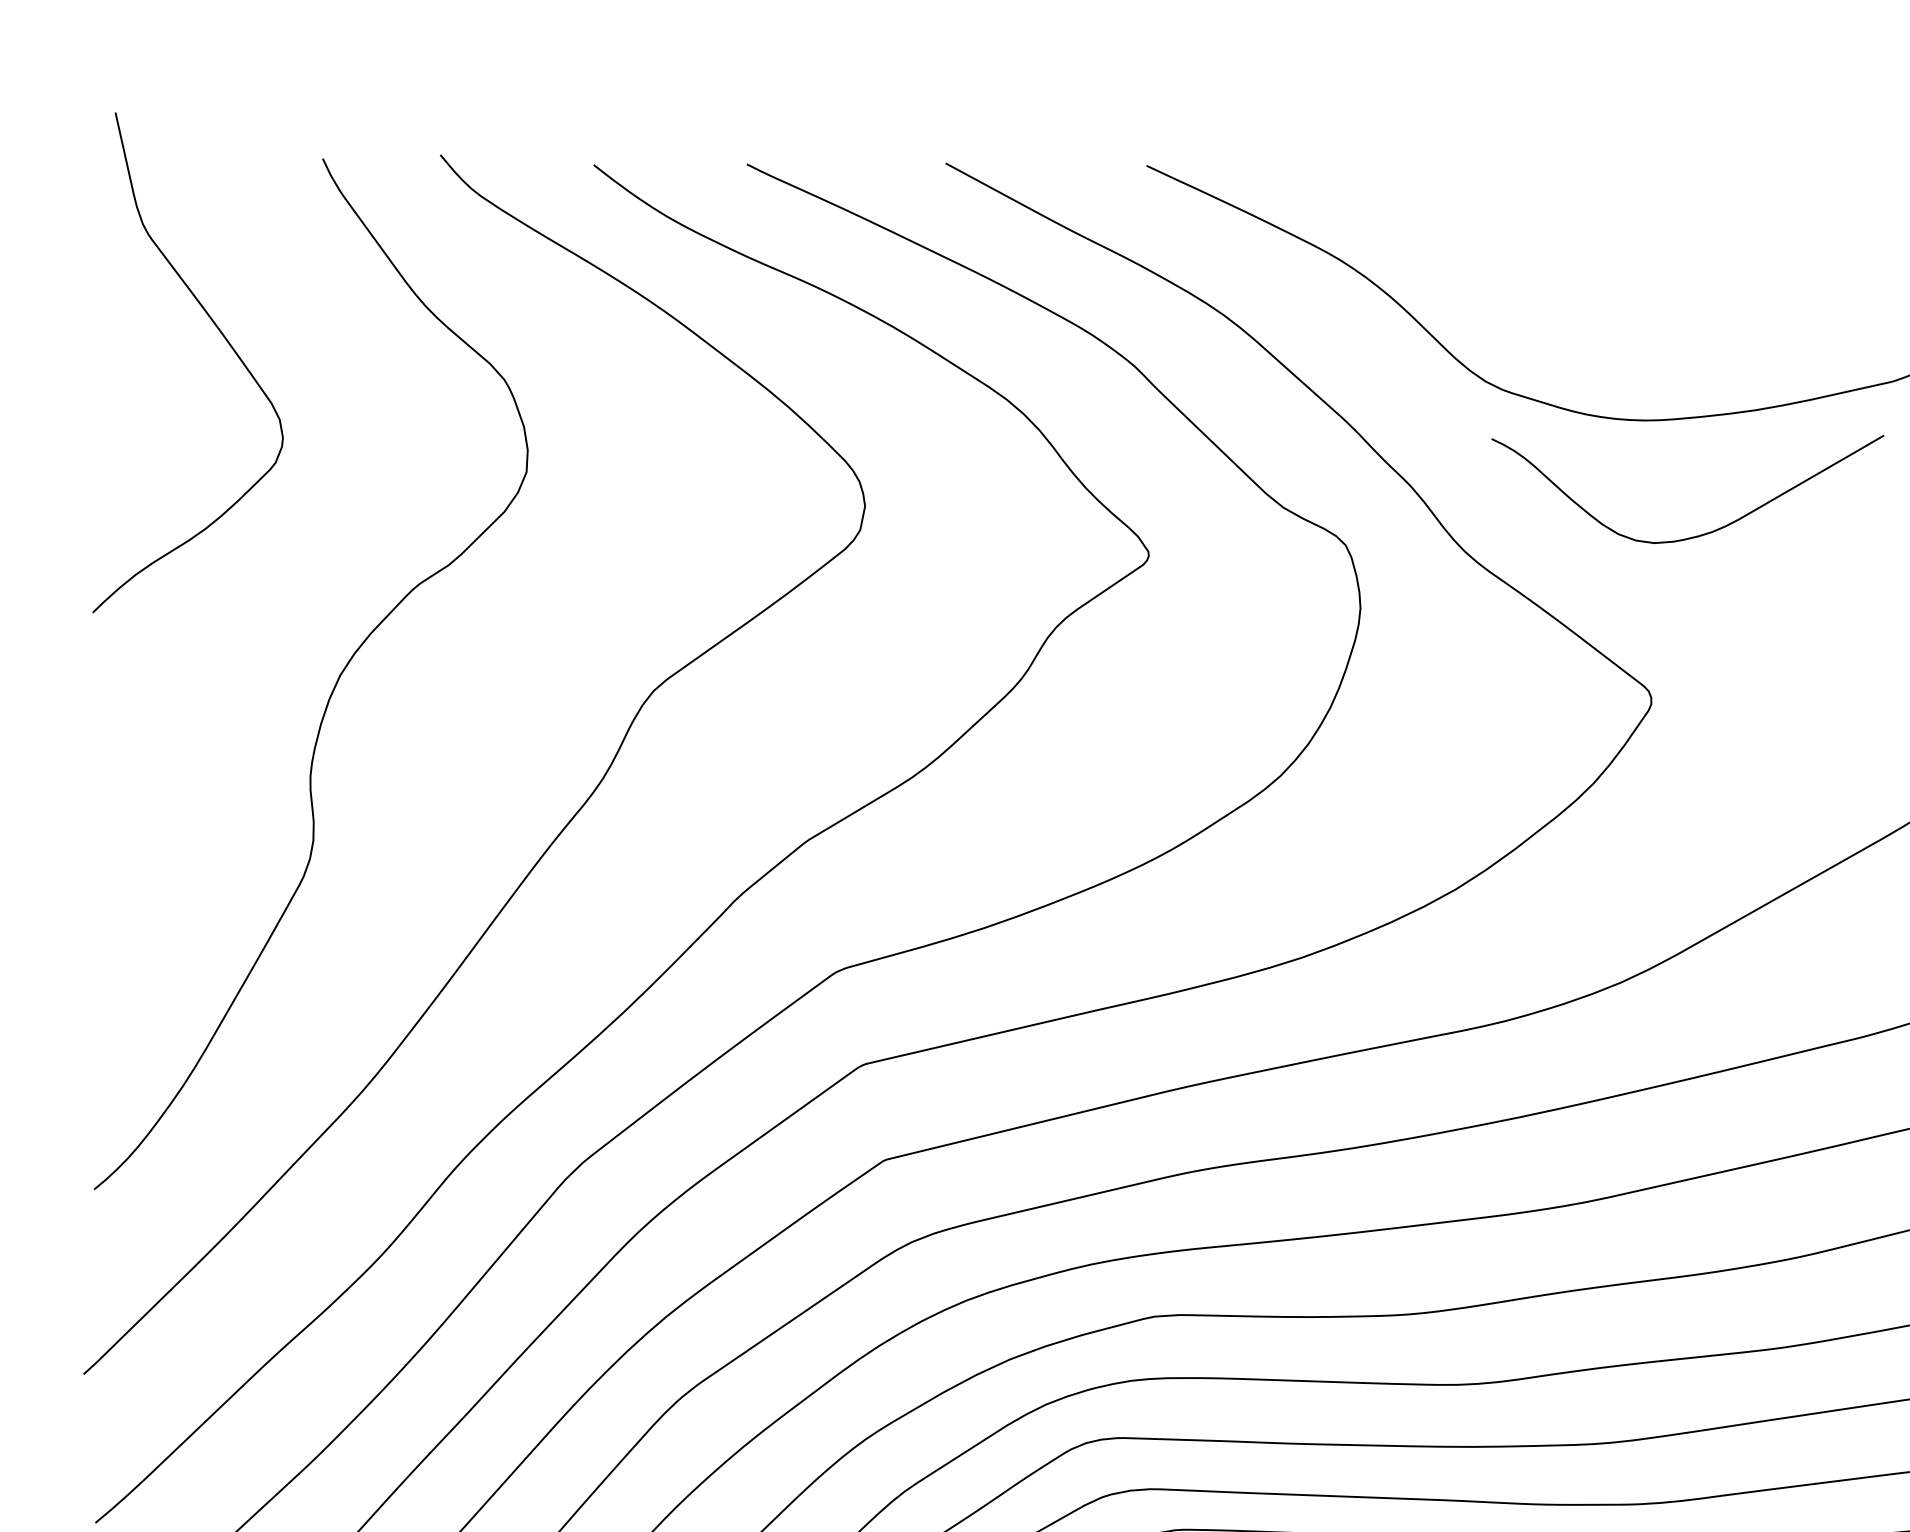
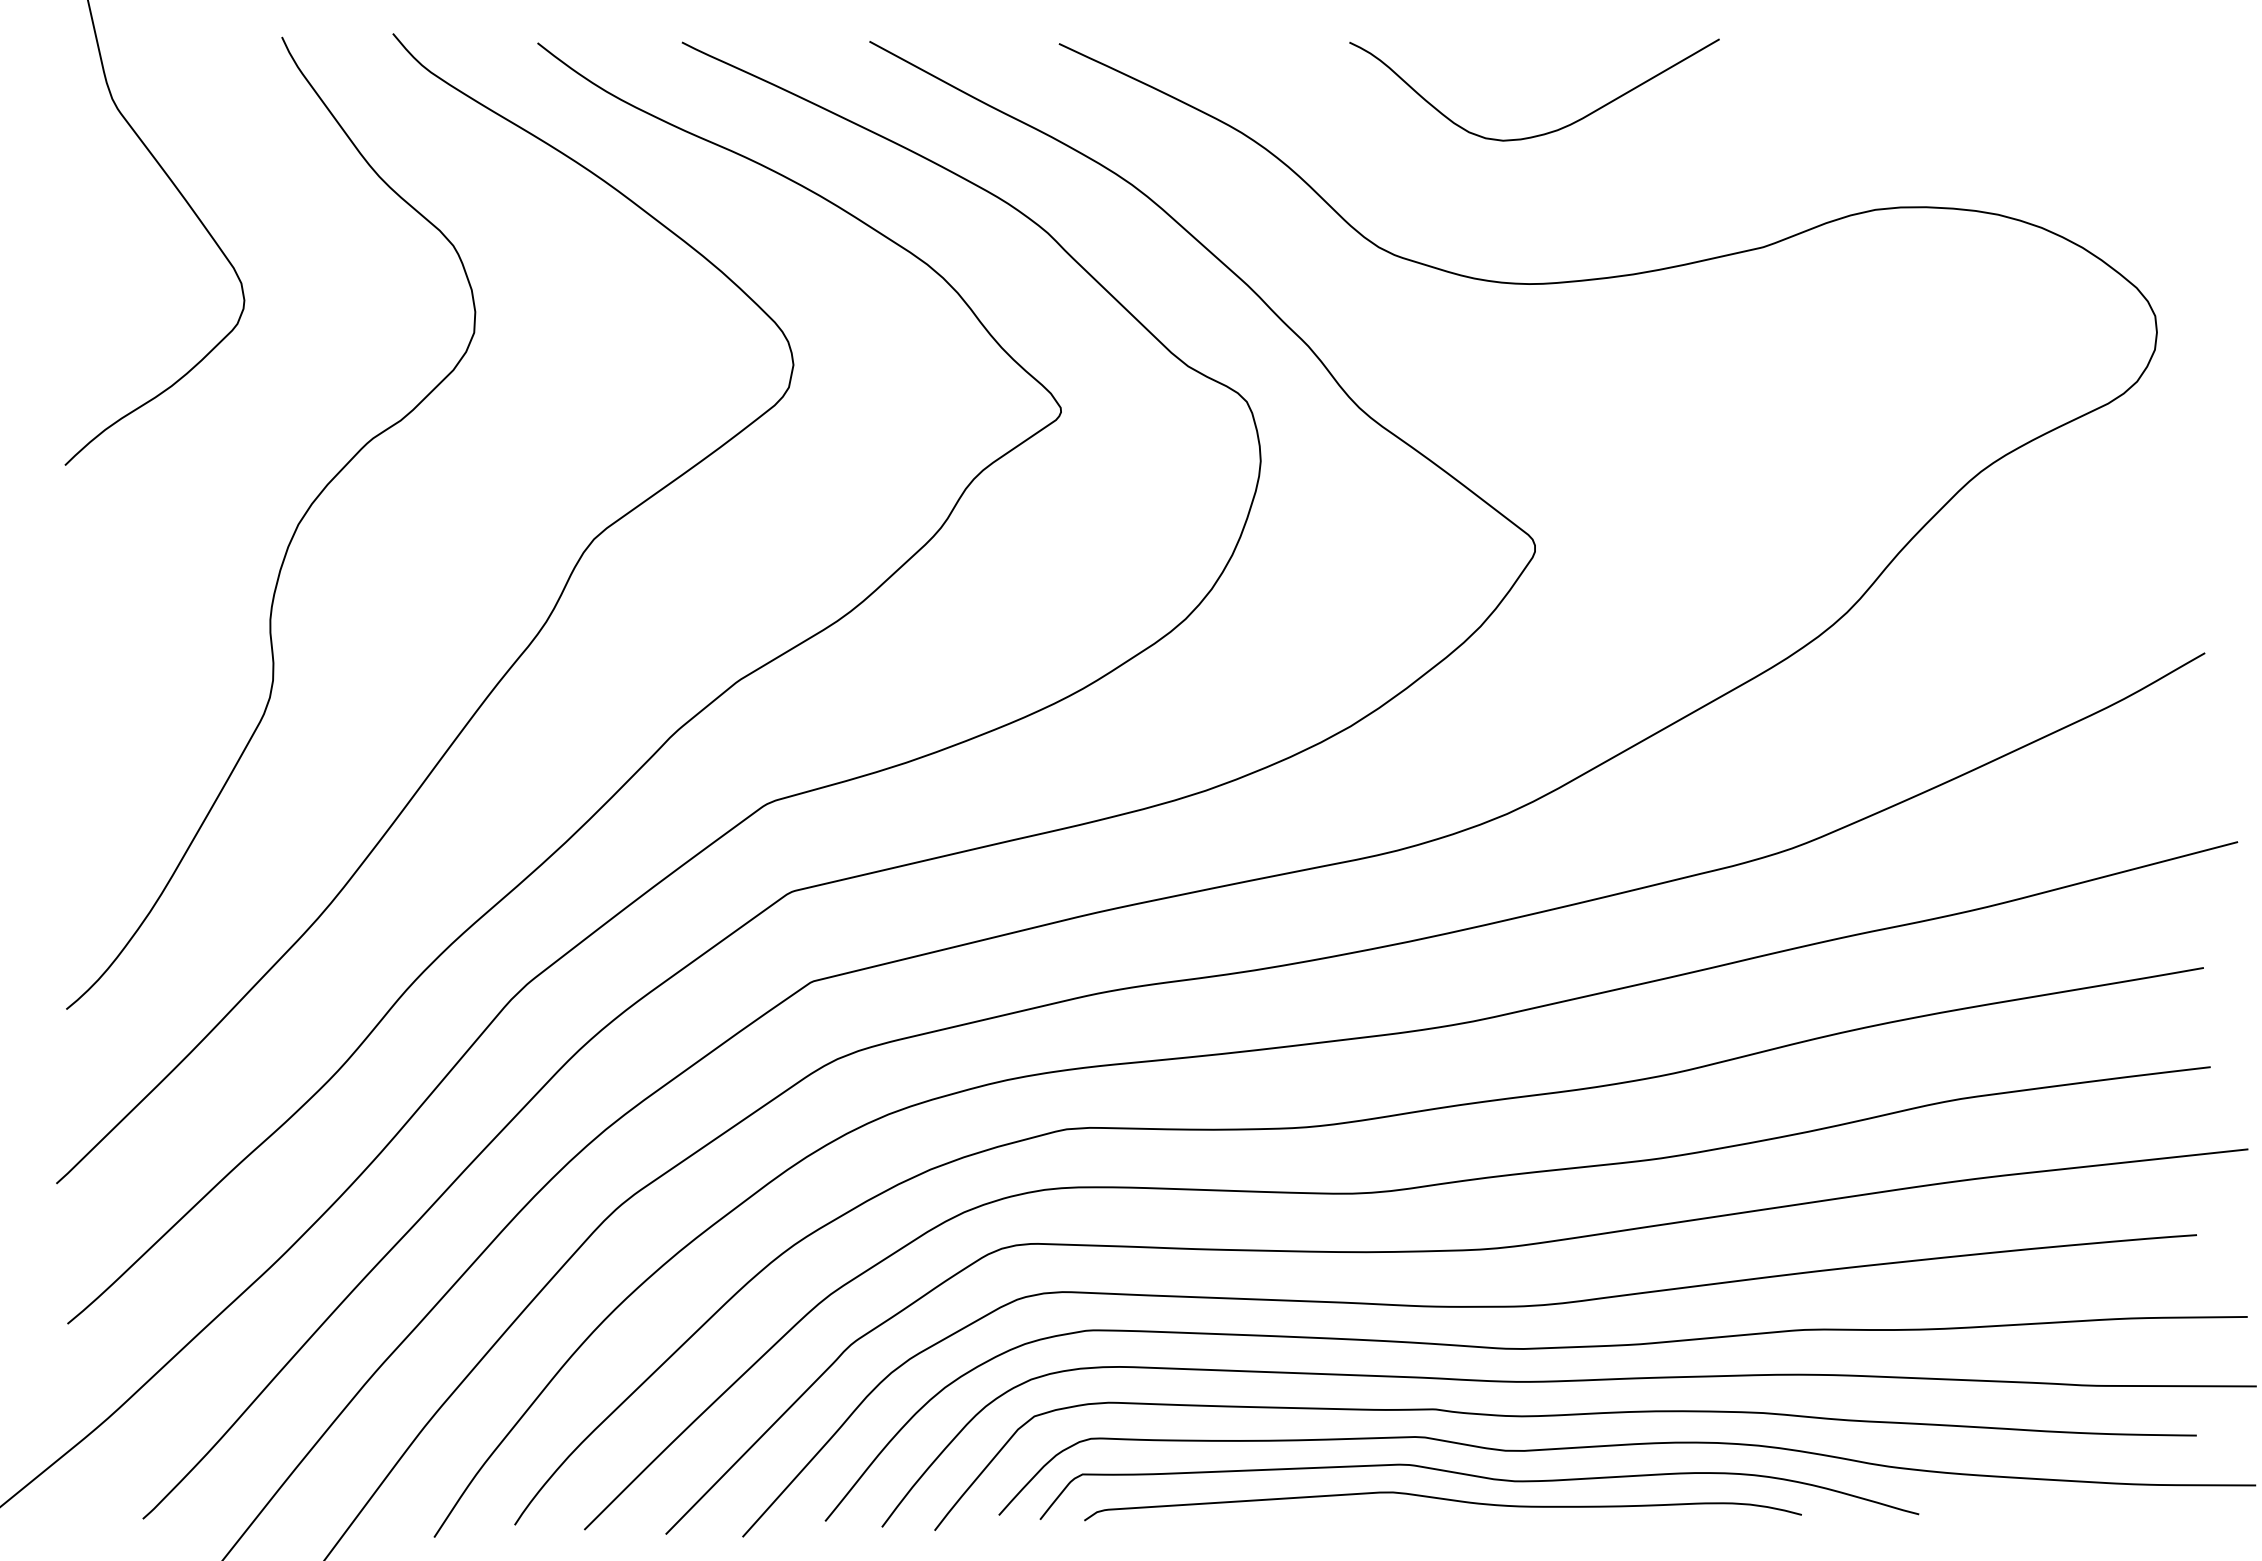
curve: (1703, 533) -> (1549, 131), moved

